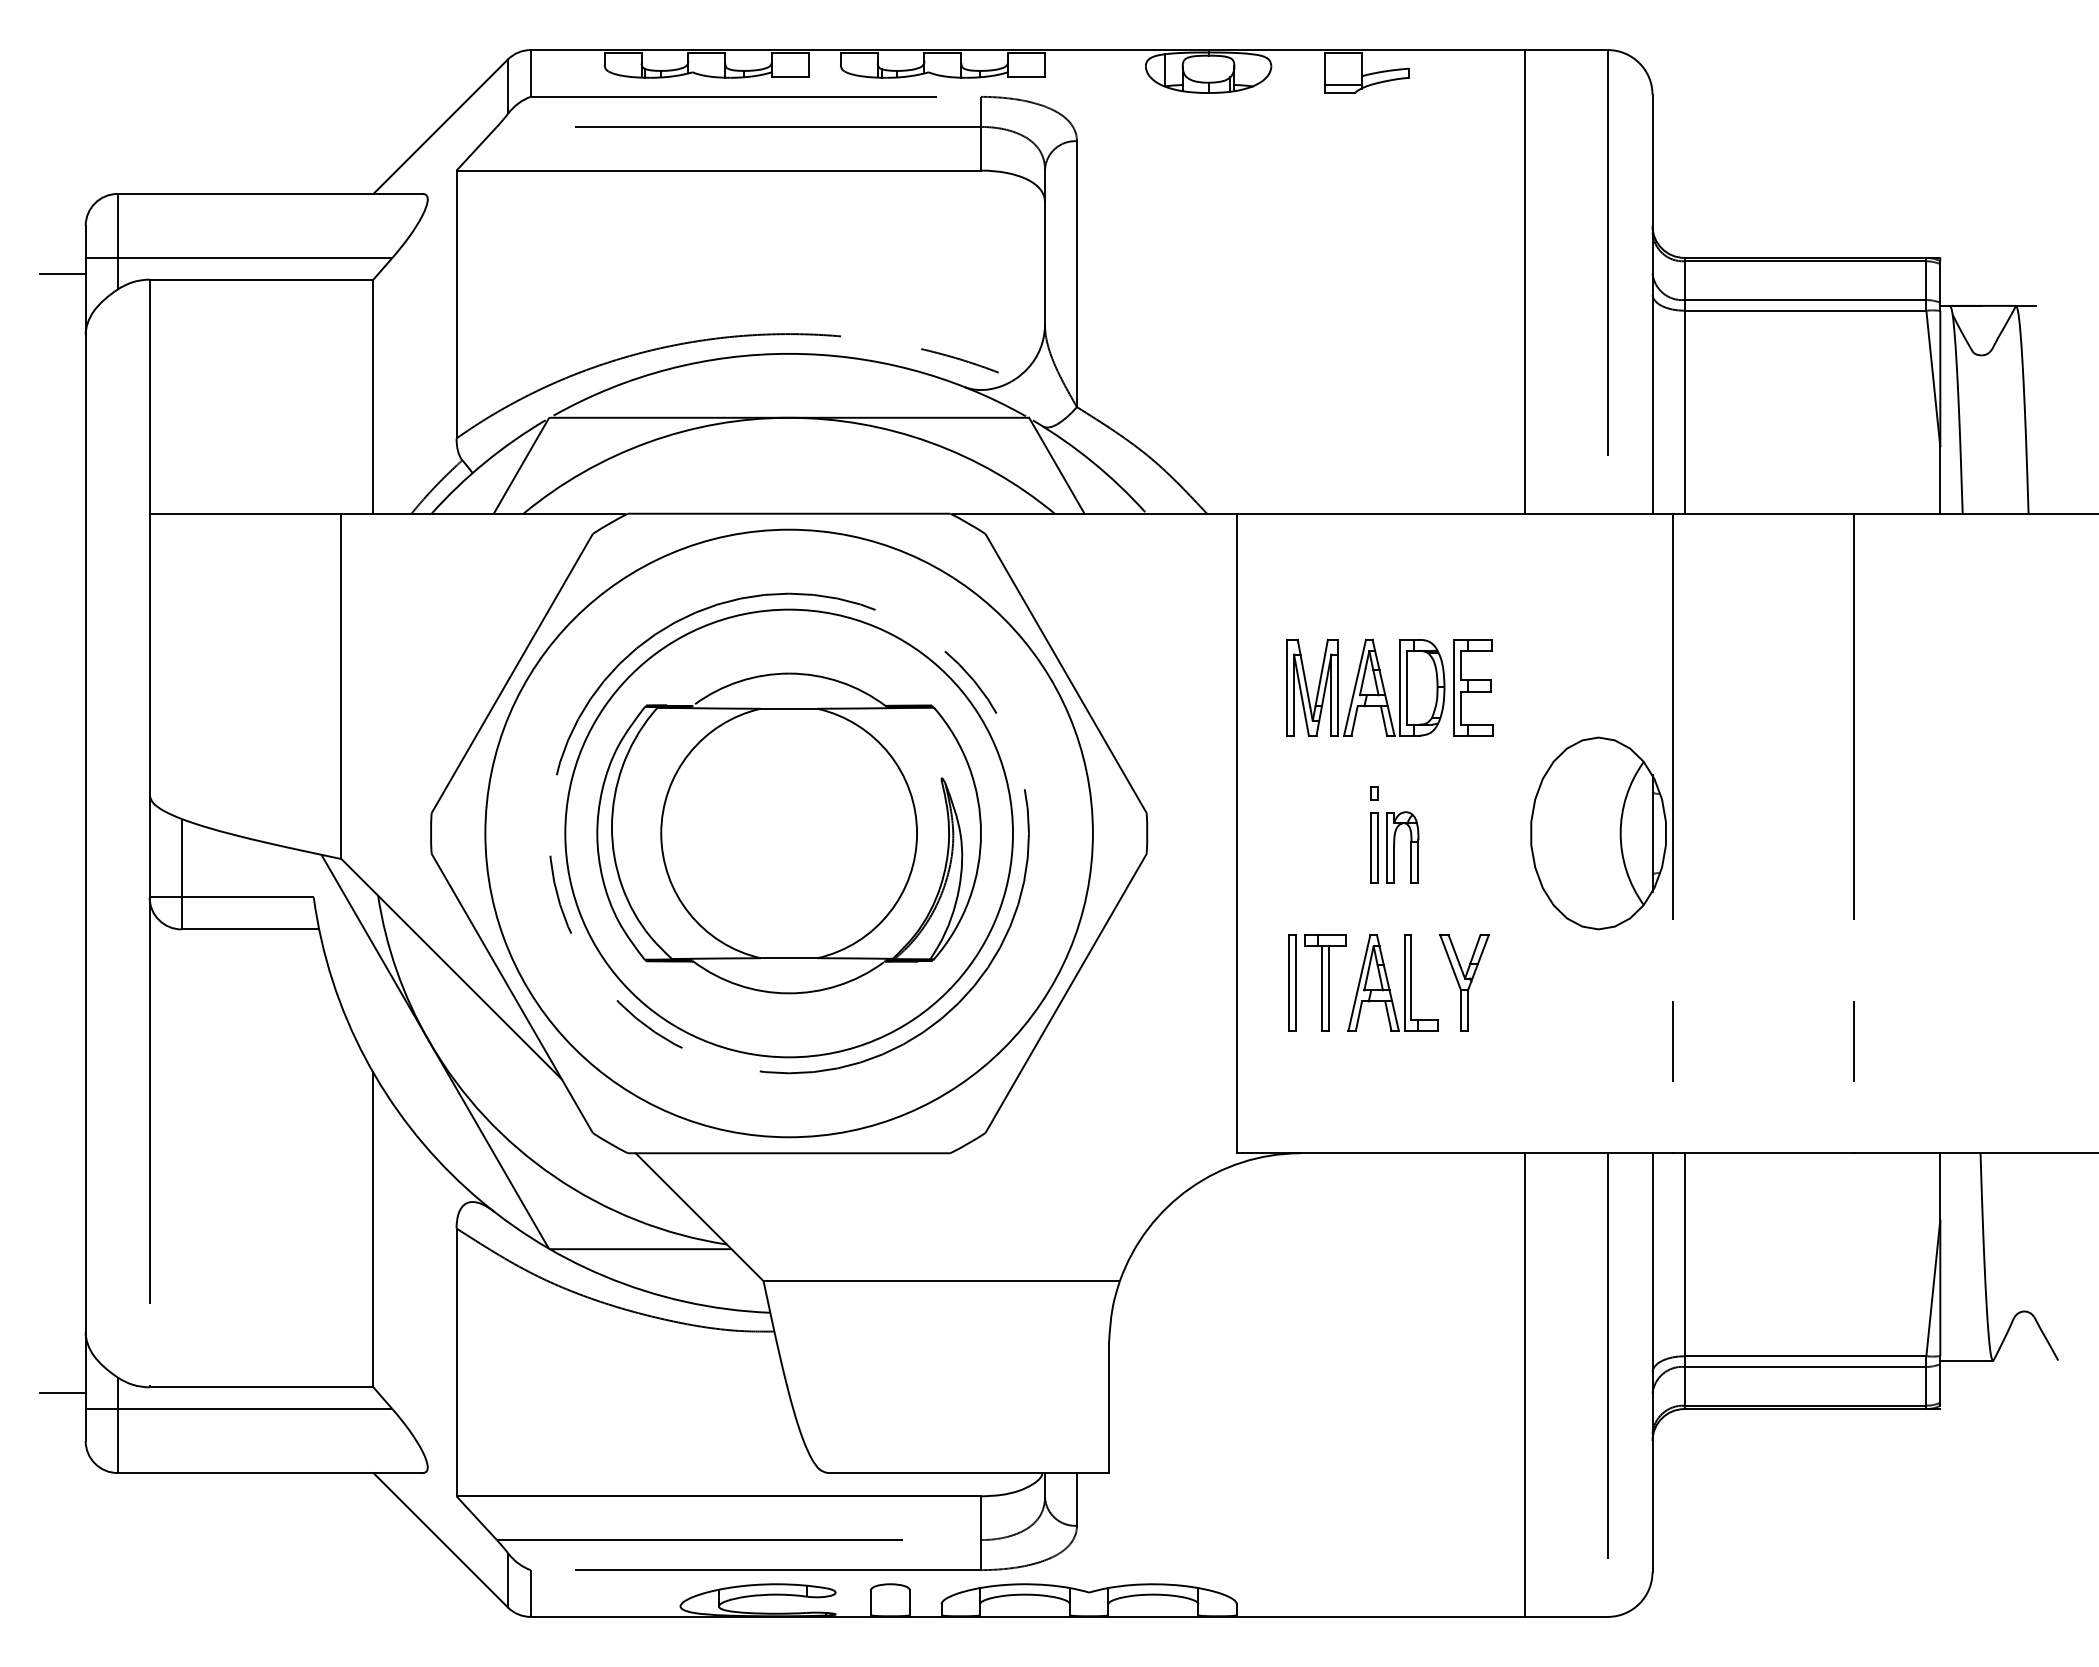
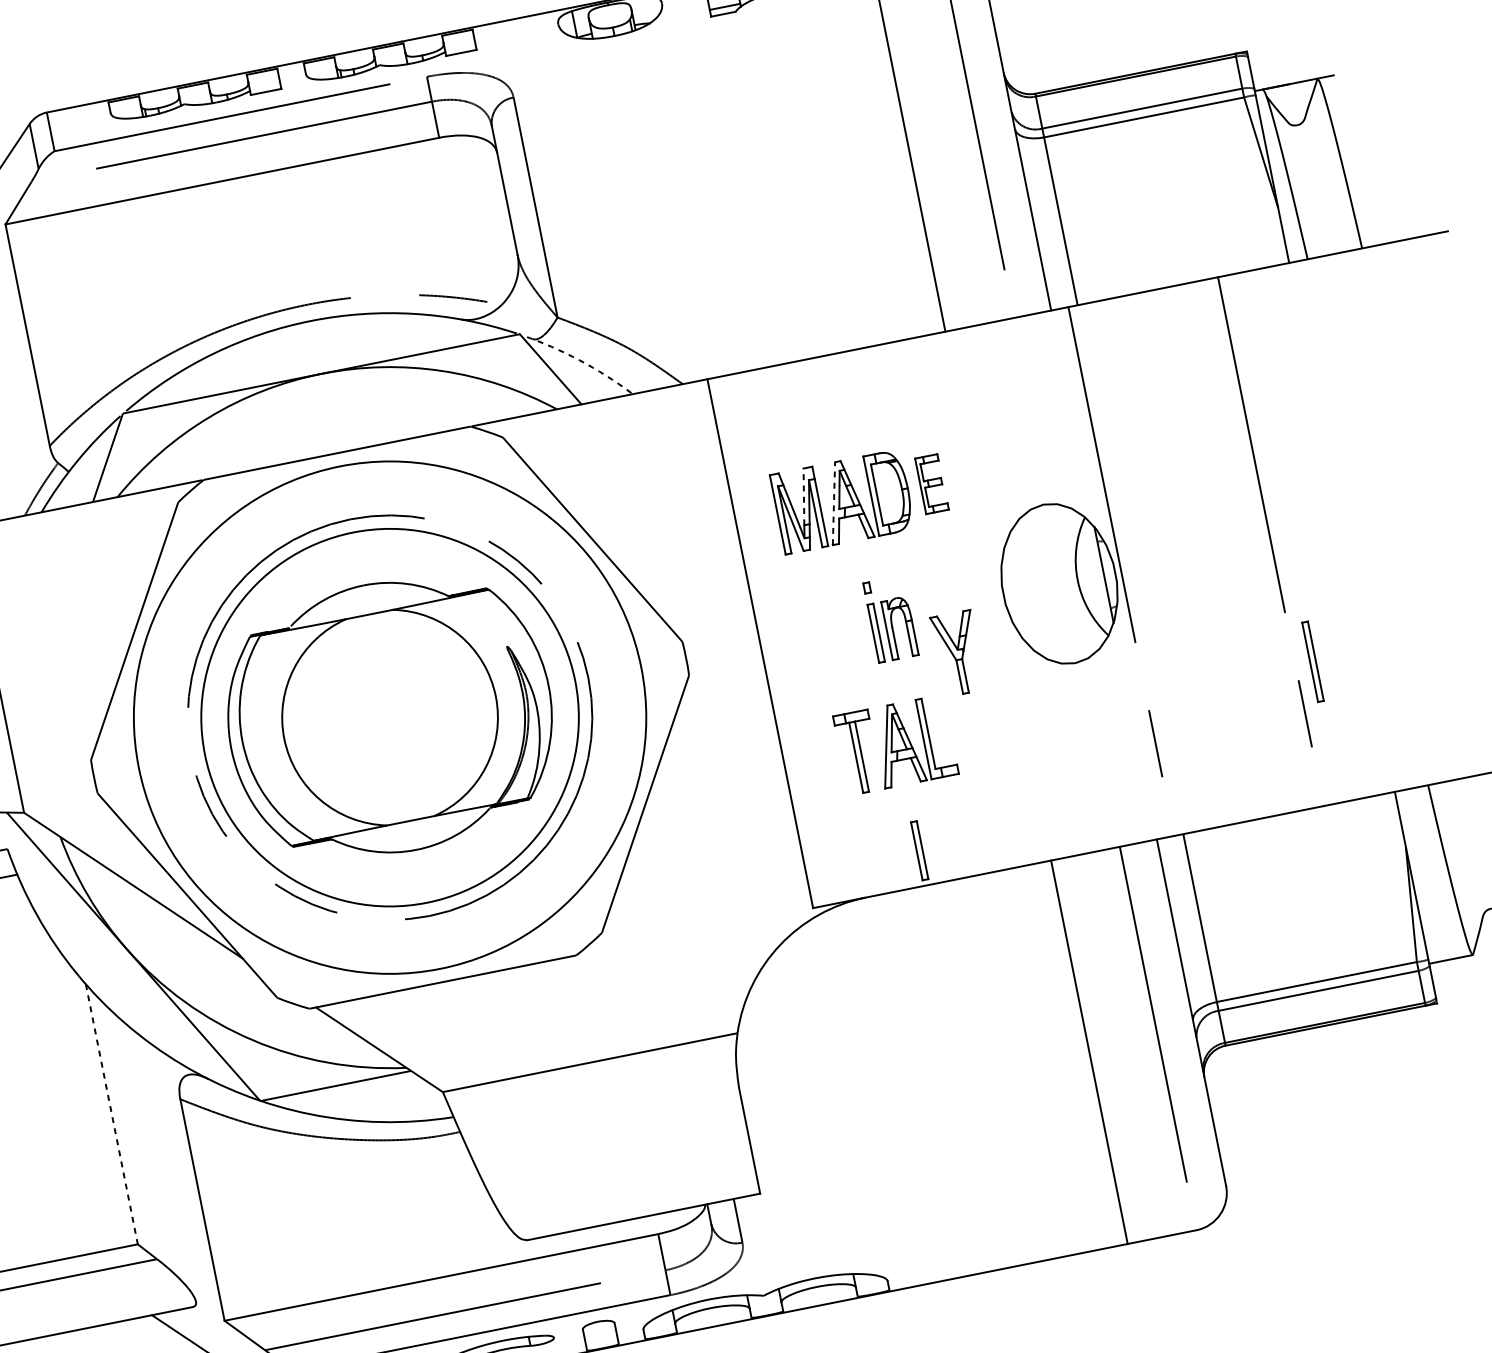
arc: (1092, 462) -> (579, 360), solid -> dashed
line: (1321, 672) -> (803, 496), solid -> dashed
line: (1355, 687) -> (834, 503), solid -> dashed
part: (1473, 687) -> (931, 483), size x0.7
part: (1292, 982) -> (1313, 661), moved
part: (1464, 982) -> (957, 653), moved
part: (1374, 1110) -> (919, 850), added
line: (373, 1230) -> (111, 1114), solid -> dashed

